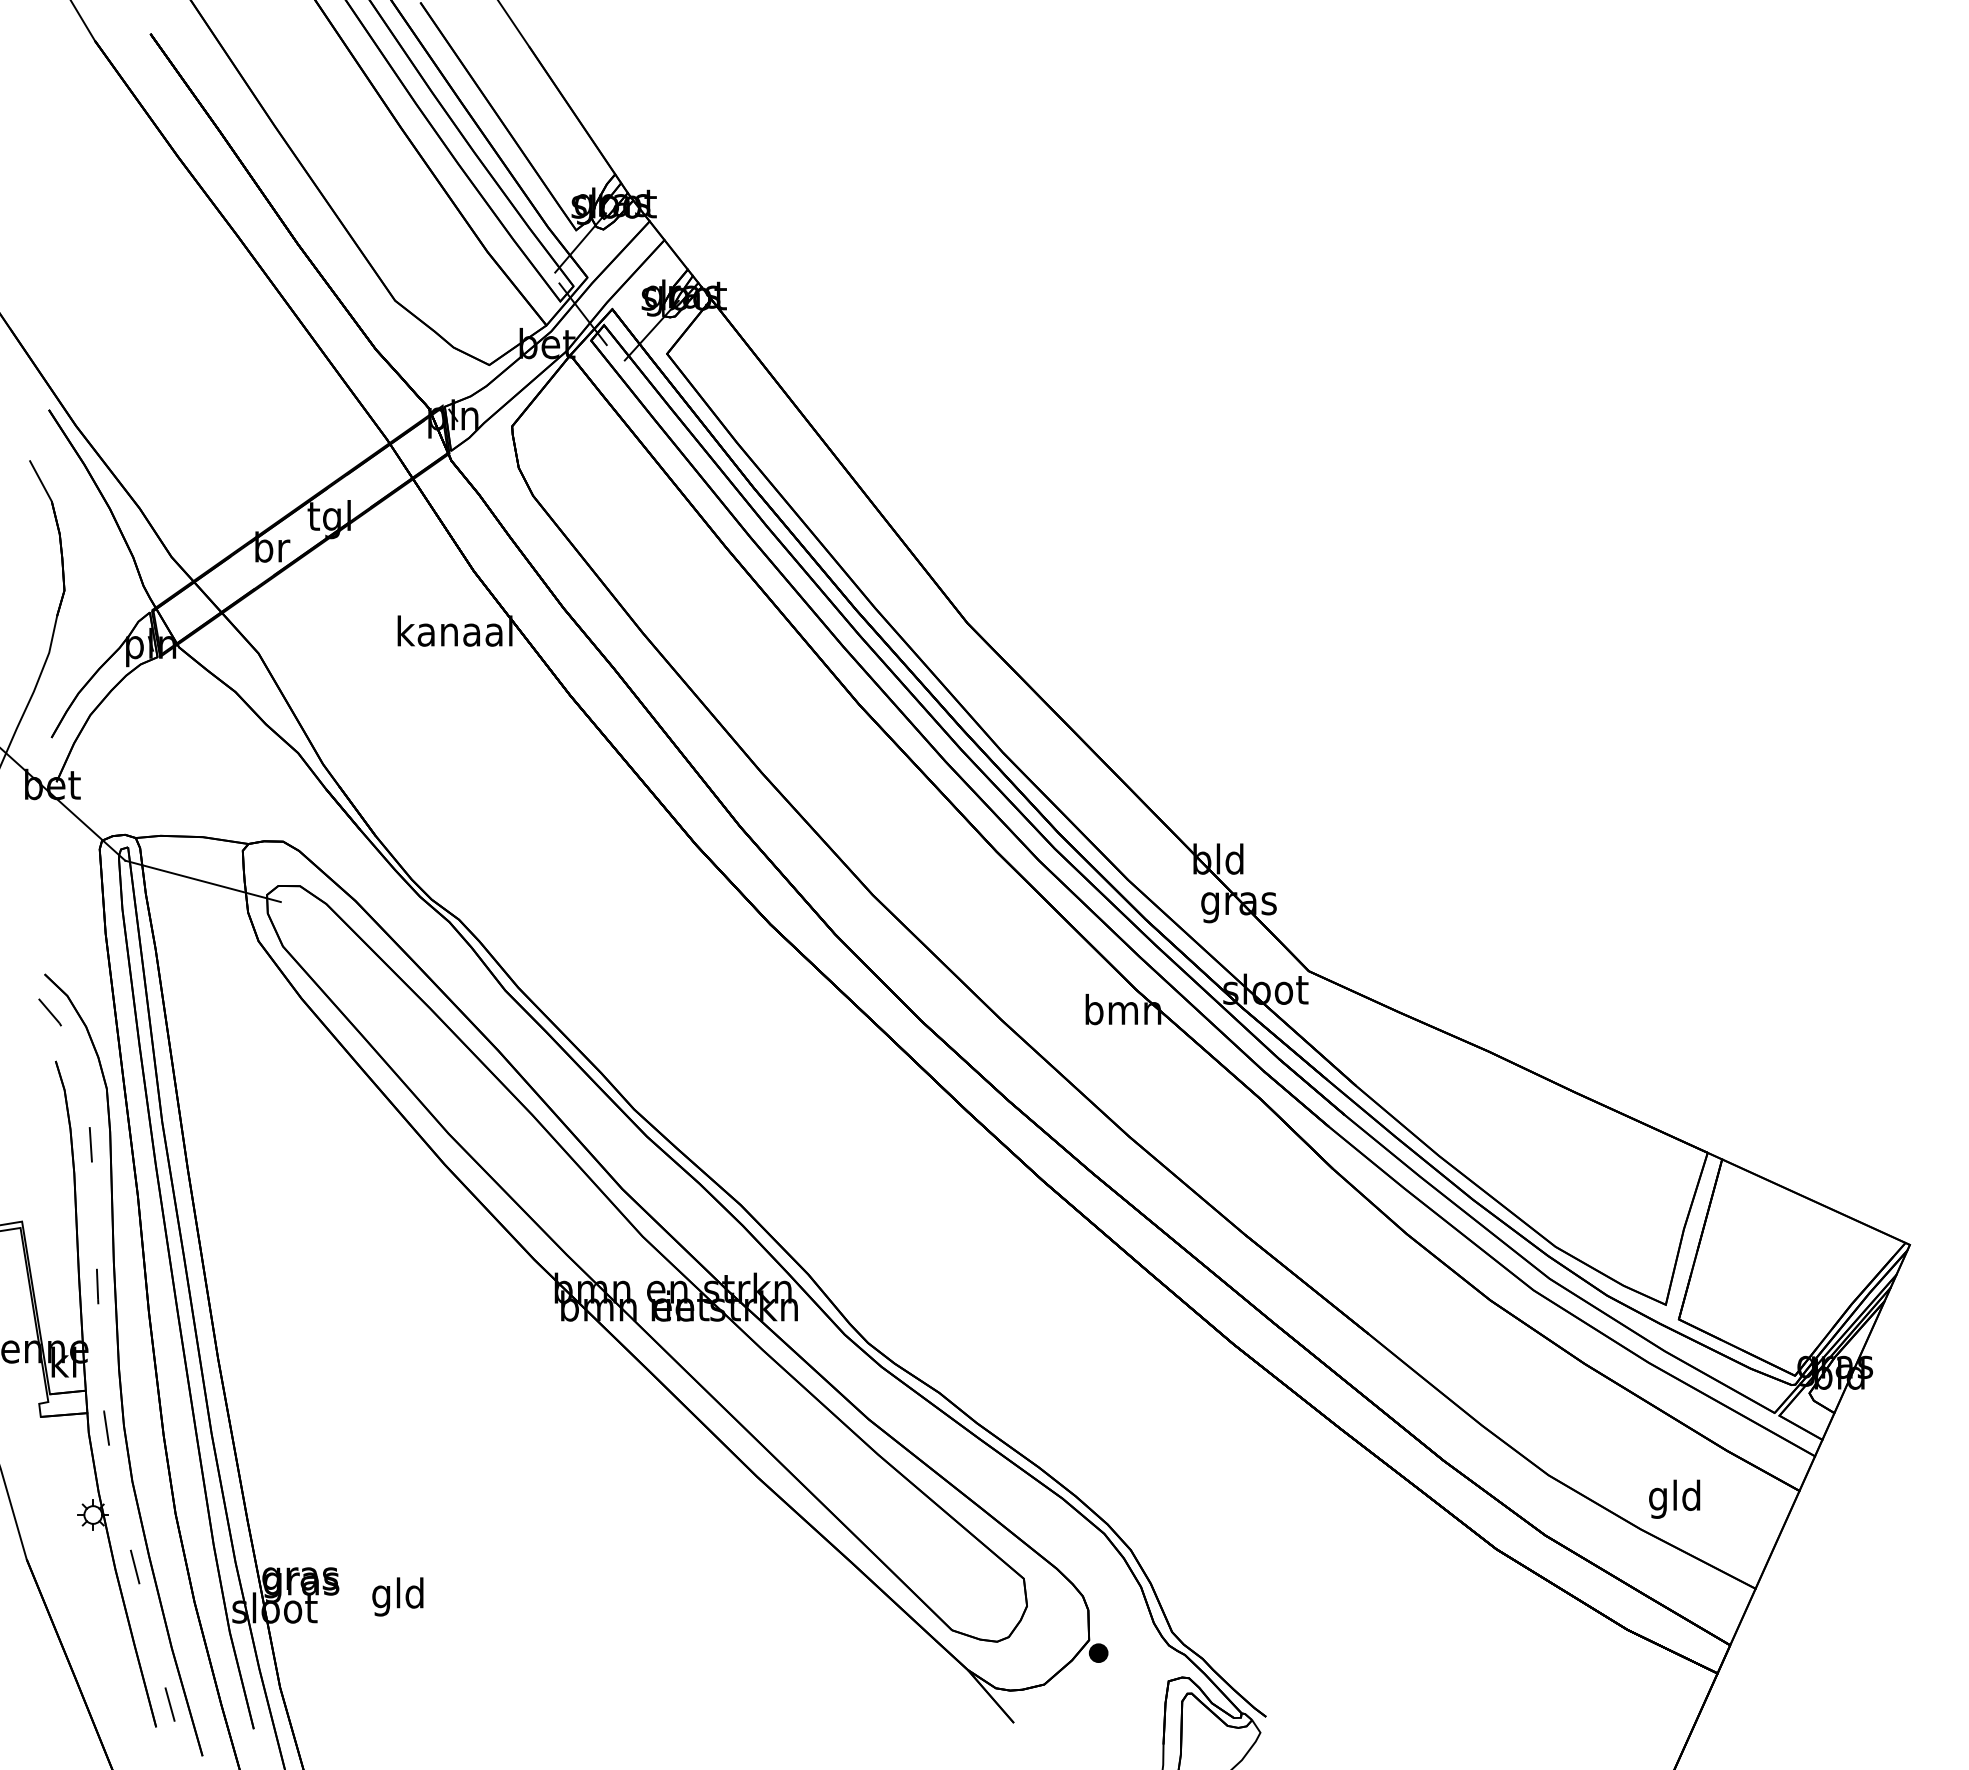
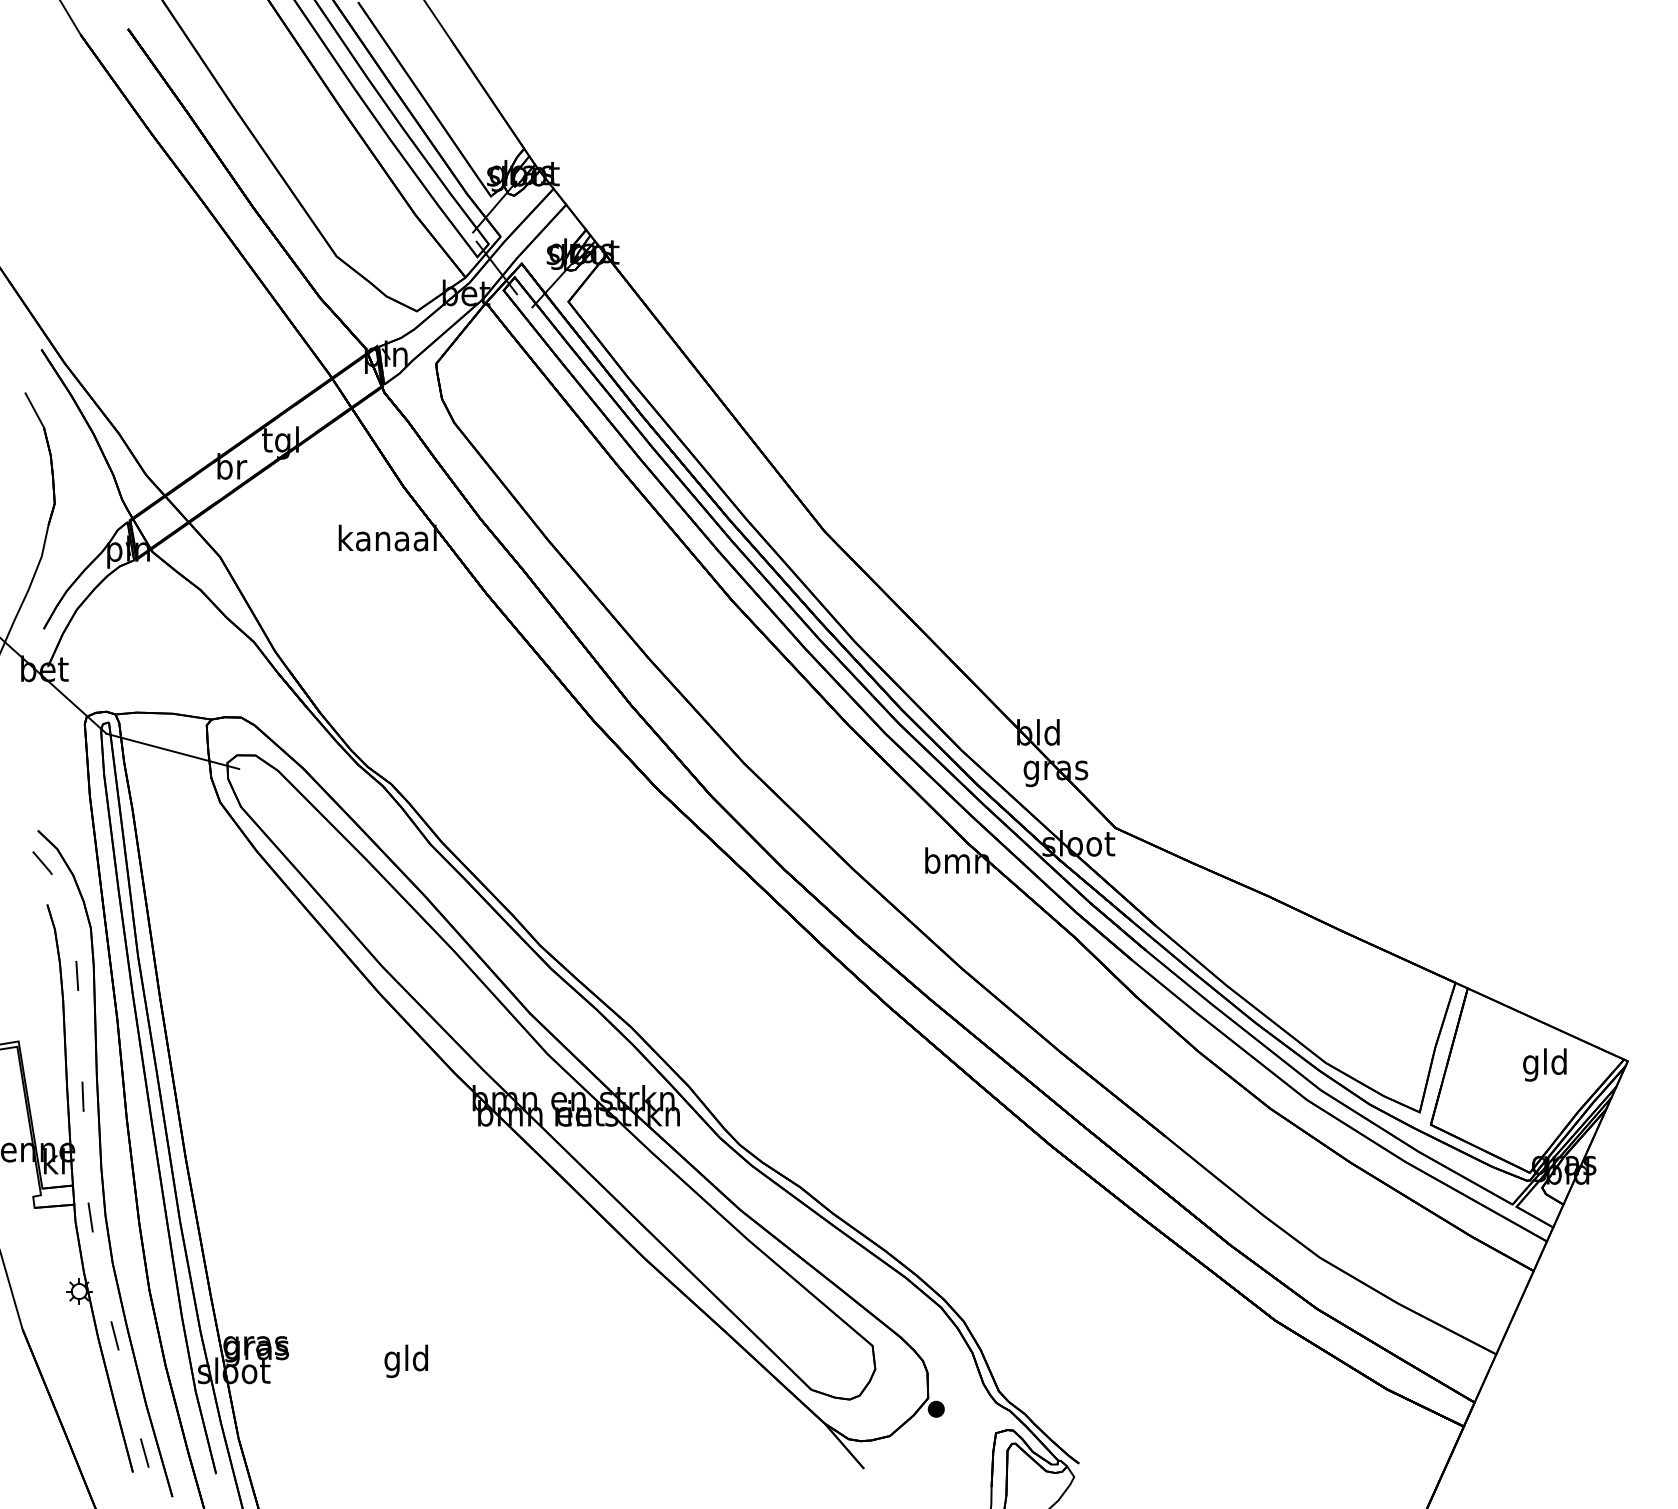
text: (1674, 1498) -> (1544, 1064), moved
text: (397, 1596) -> (405, 1360), moved

